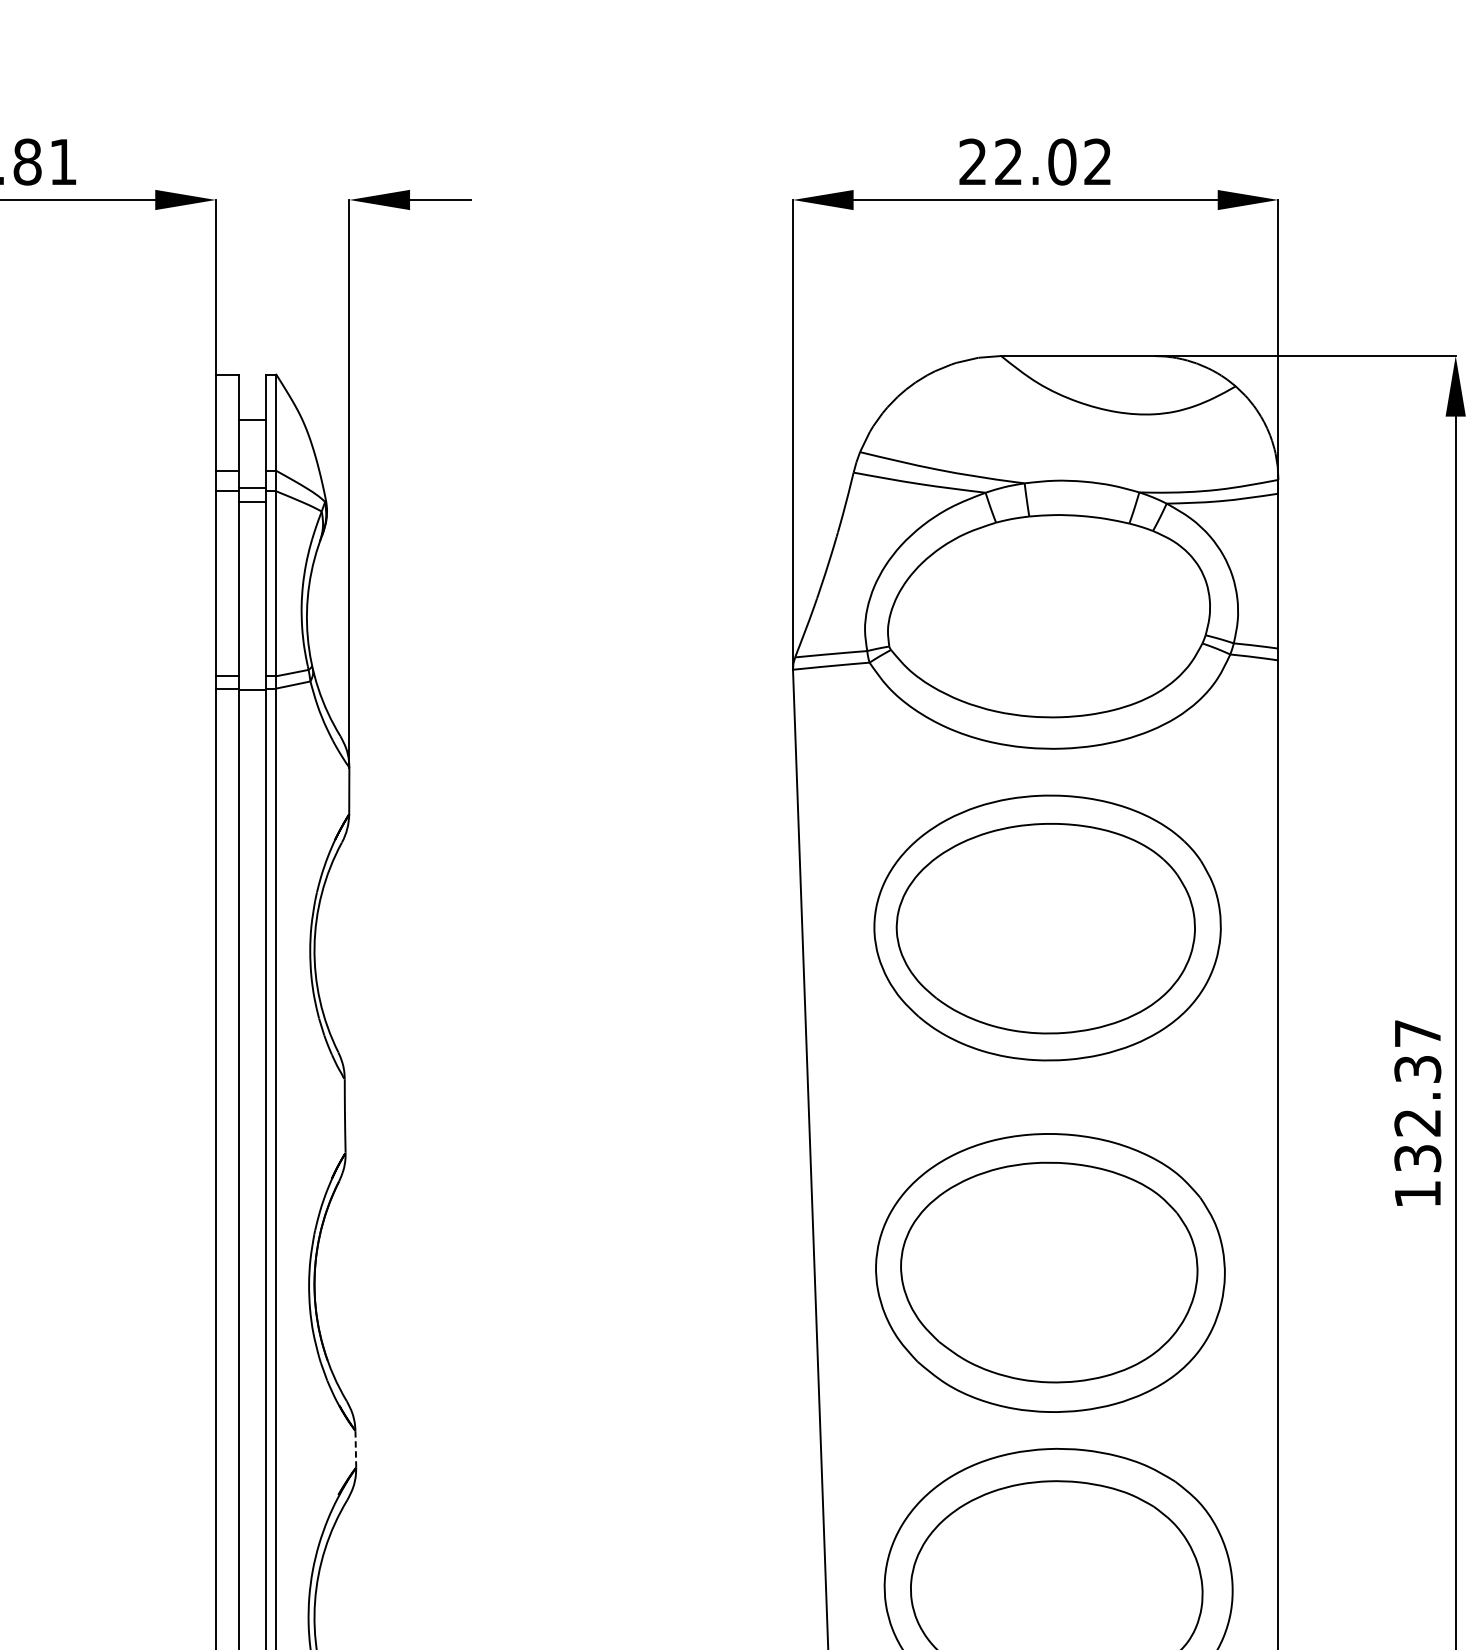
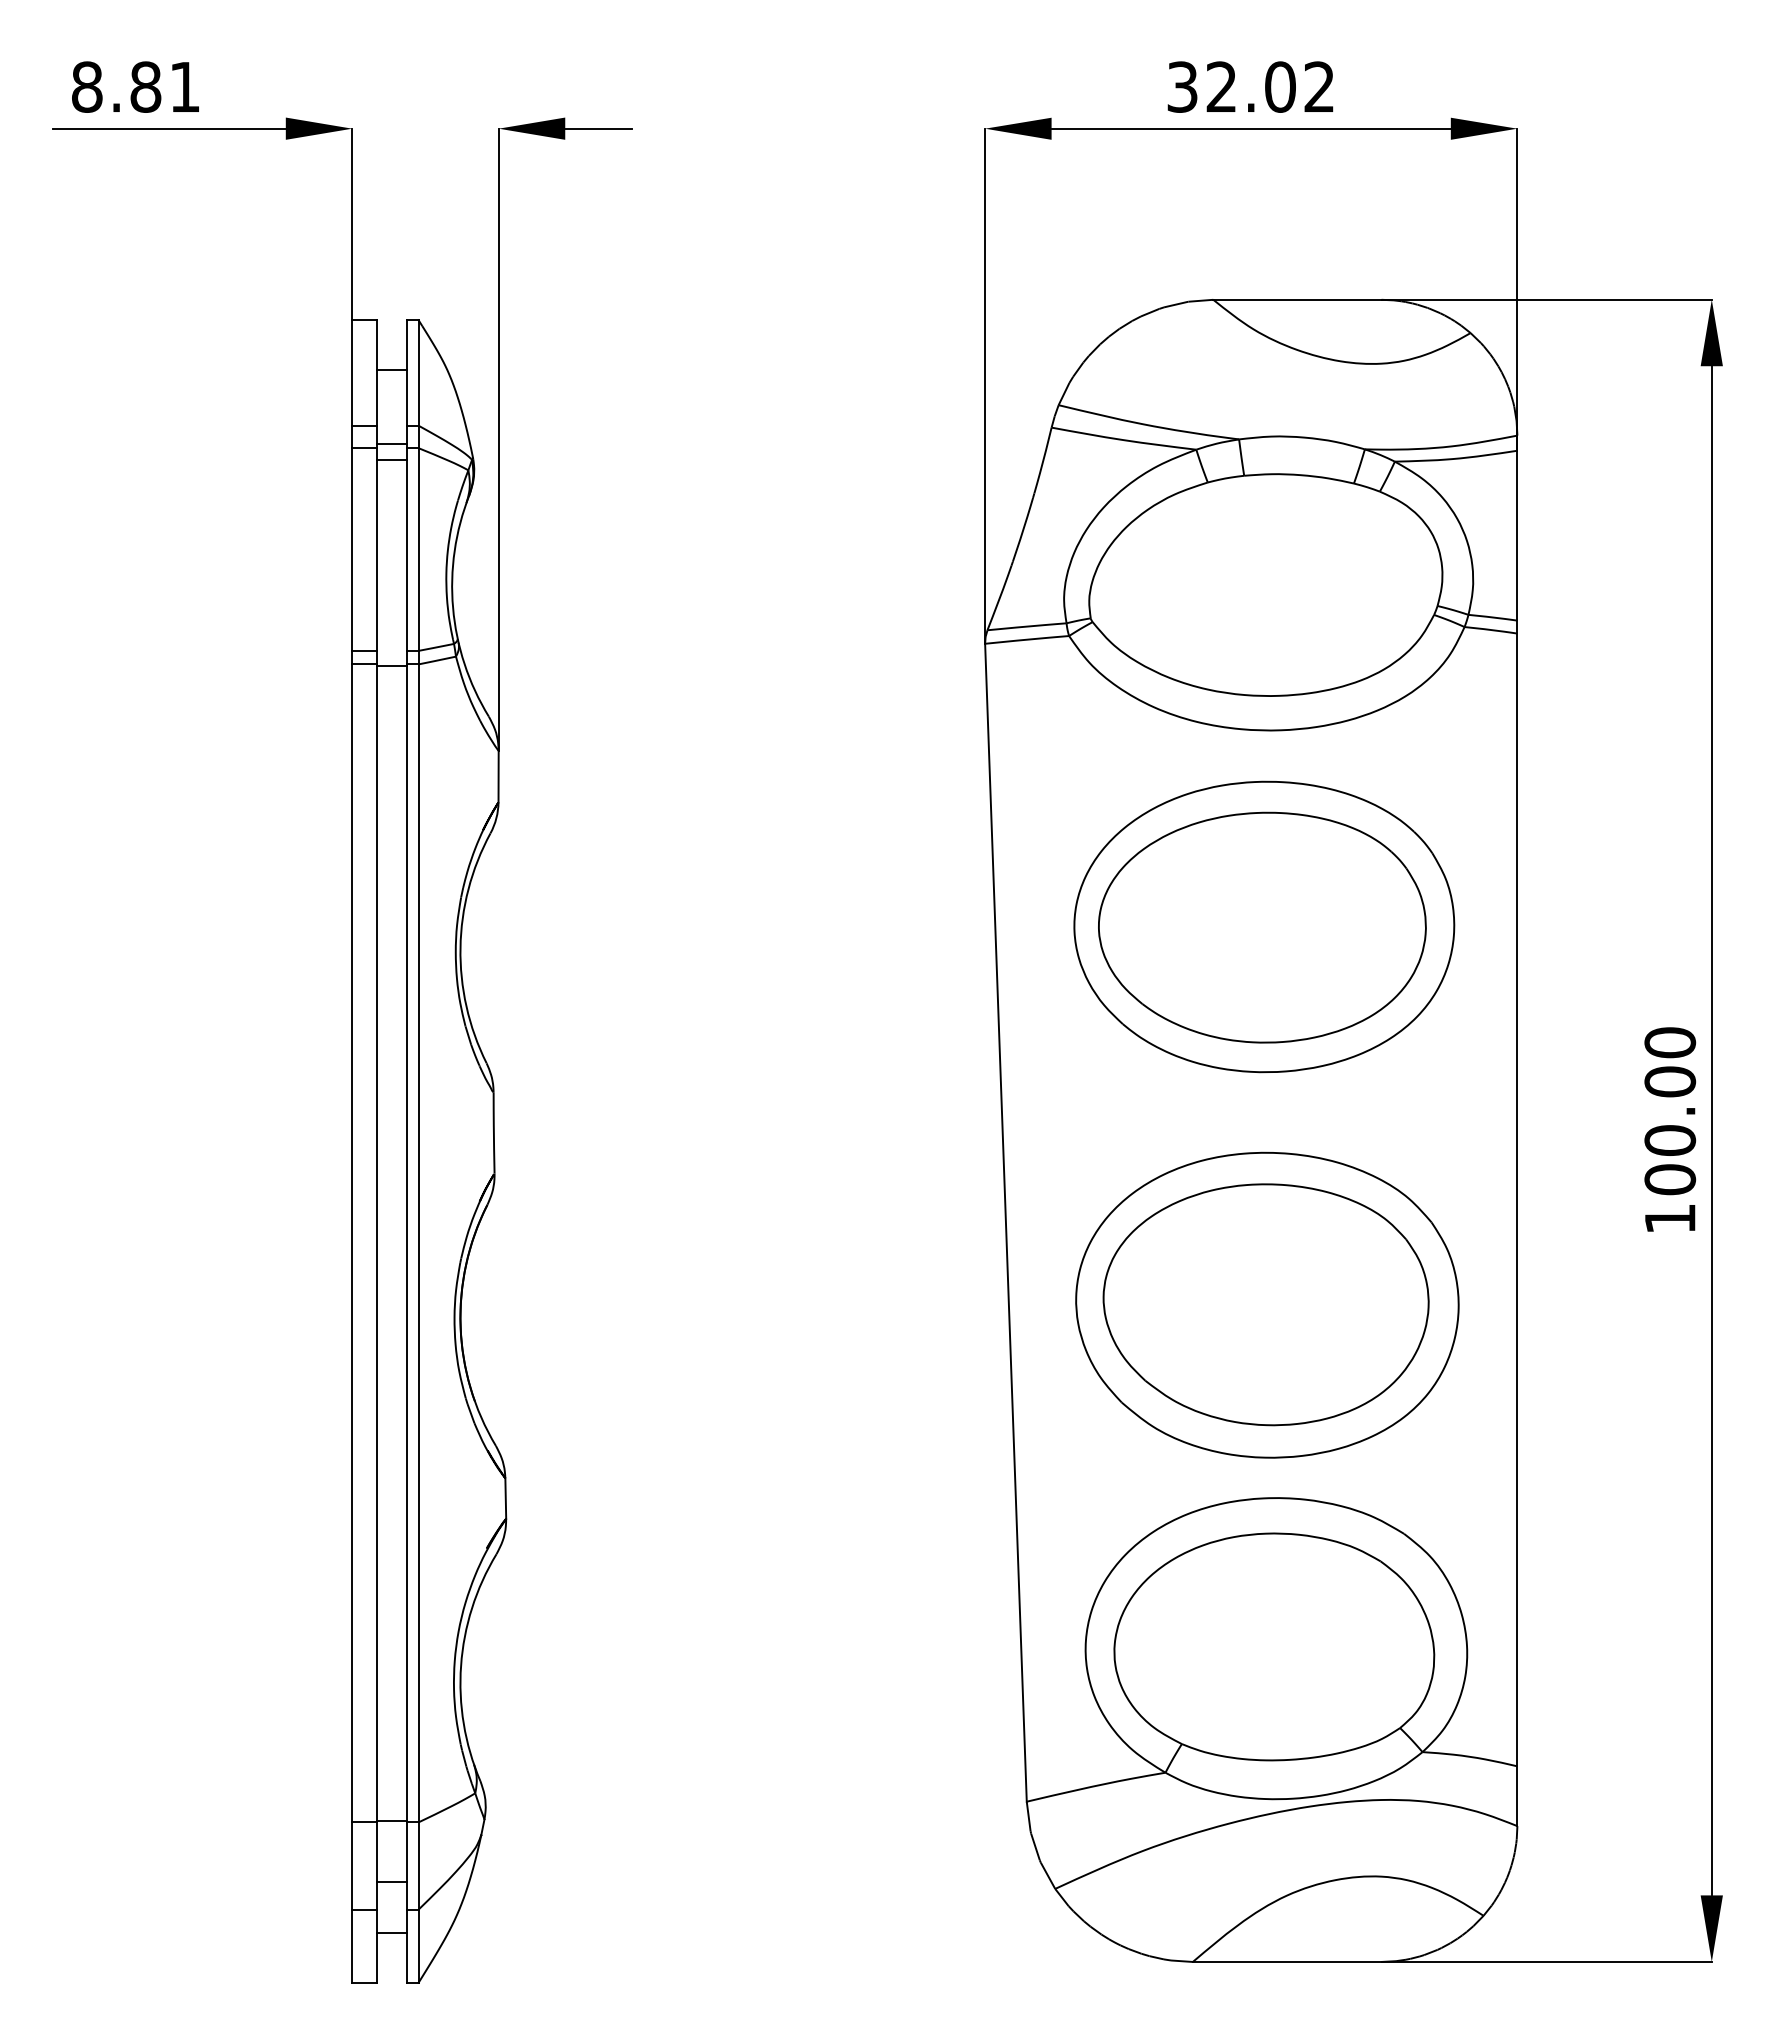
text: (973, 161) -> (1182, 86), 22.02 -> 32.02
text: (1418, 1096) -> (1670, 1111), 132.37 -> 100.00
line: (355, 1449) -> (505, 1498), dashed -> solid

